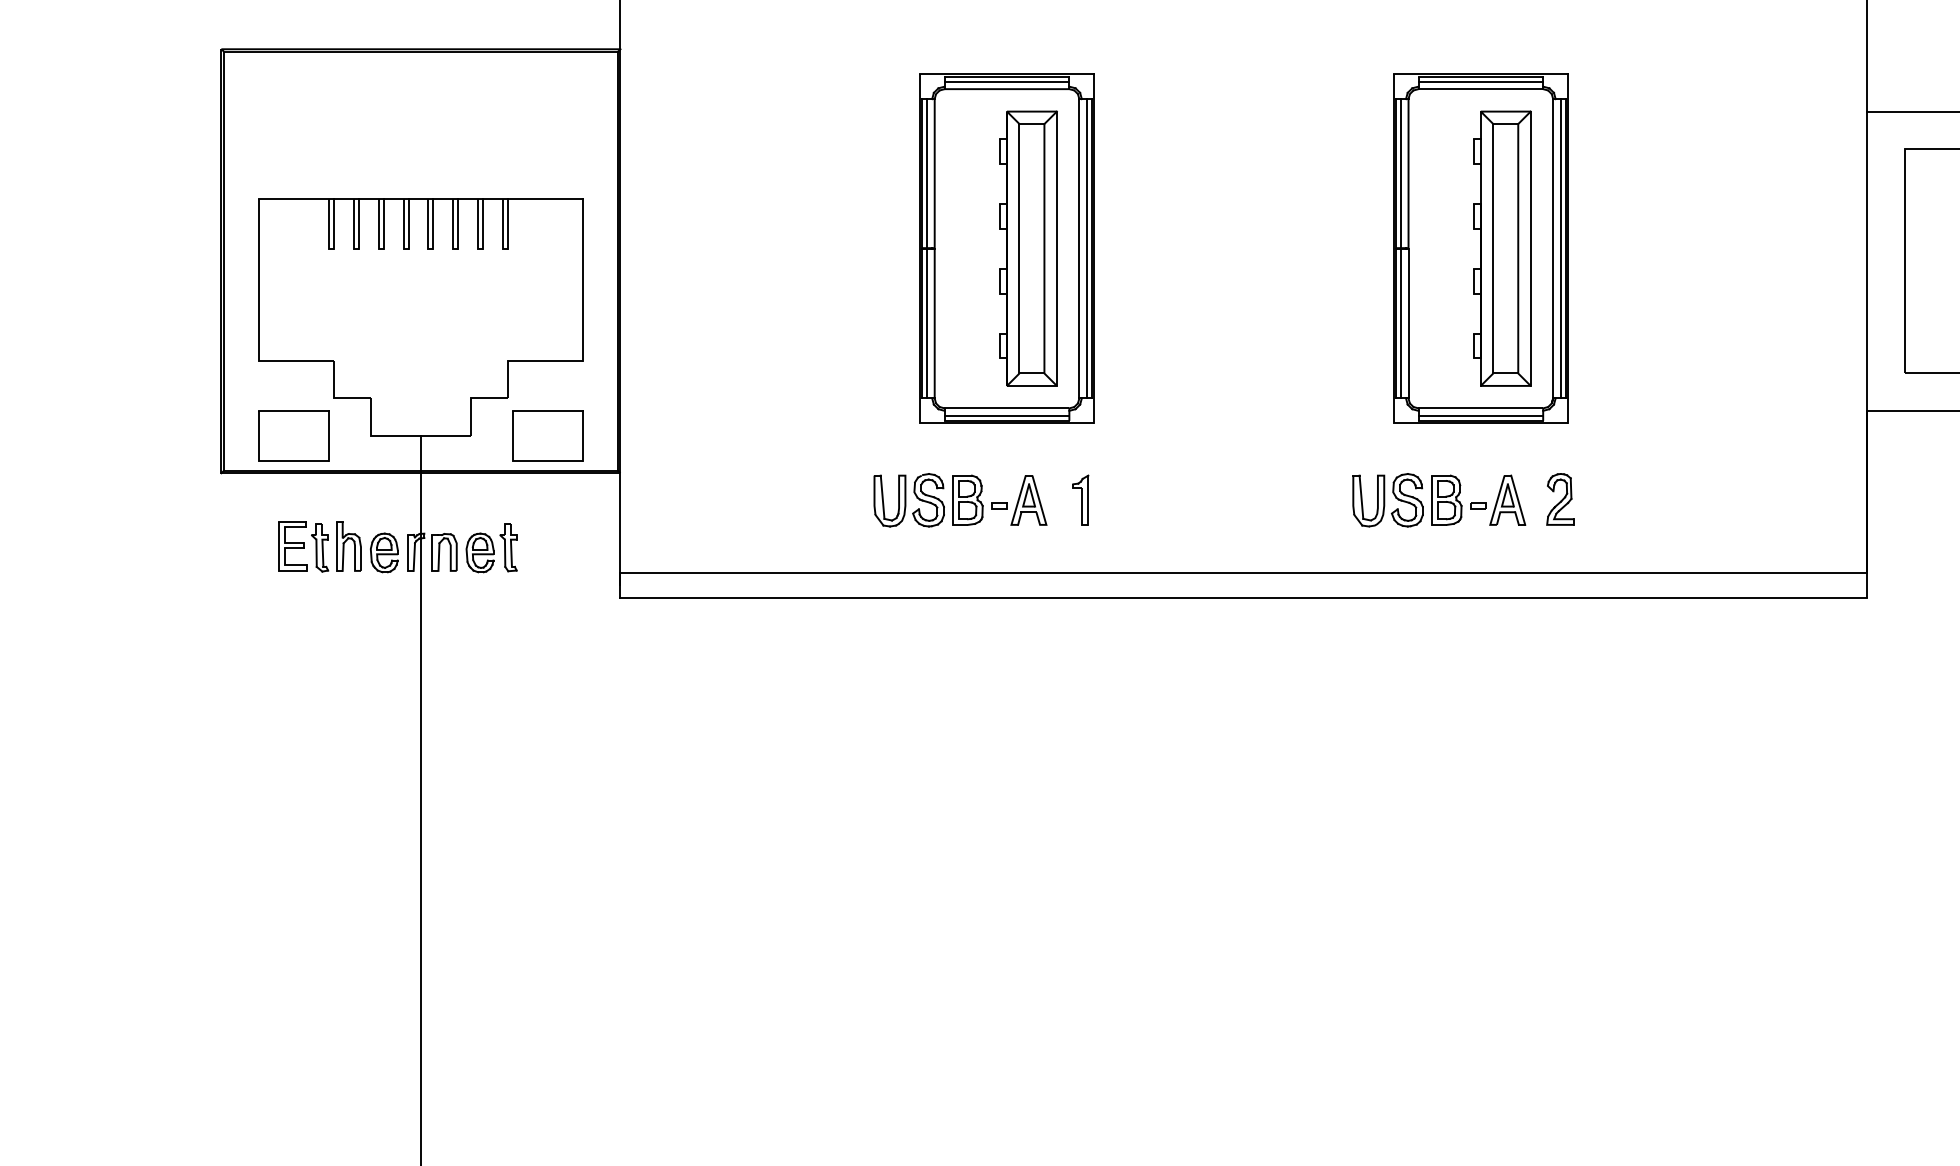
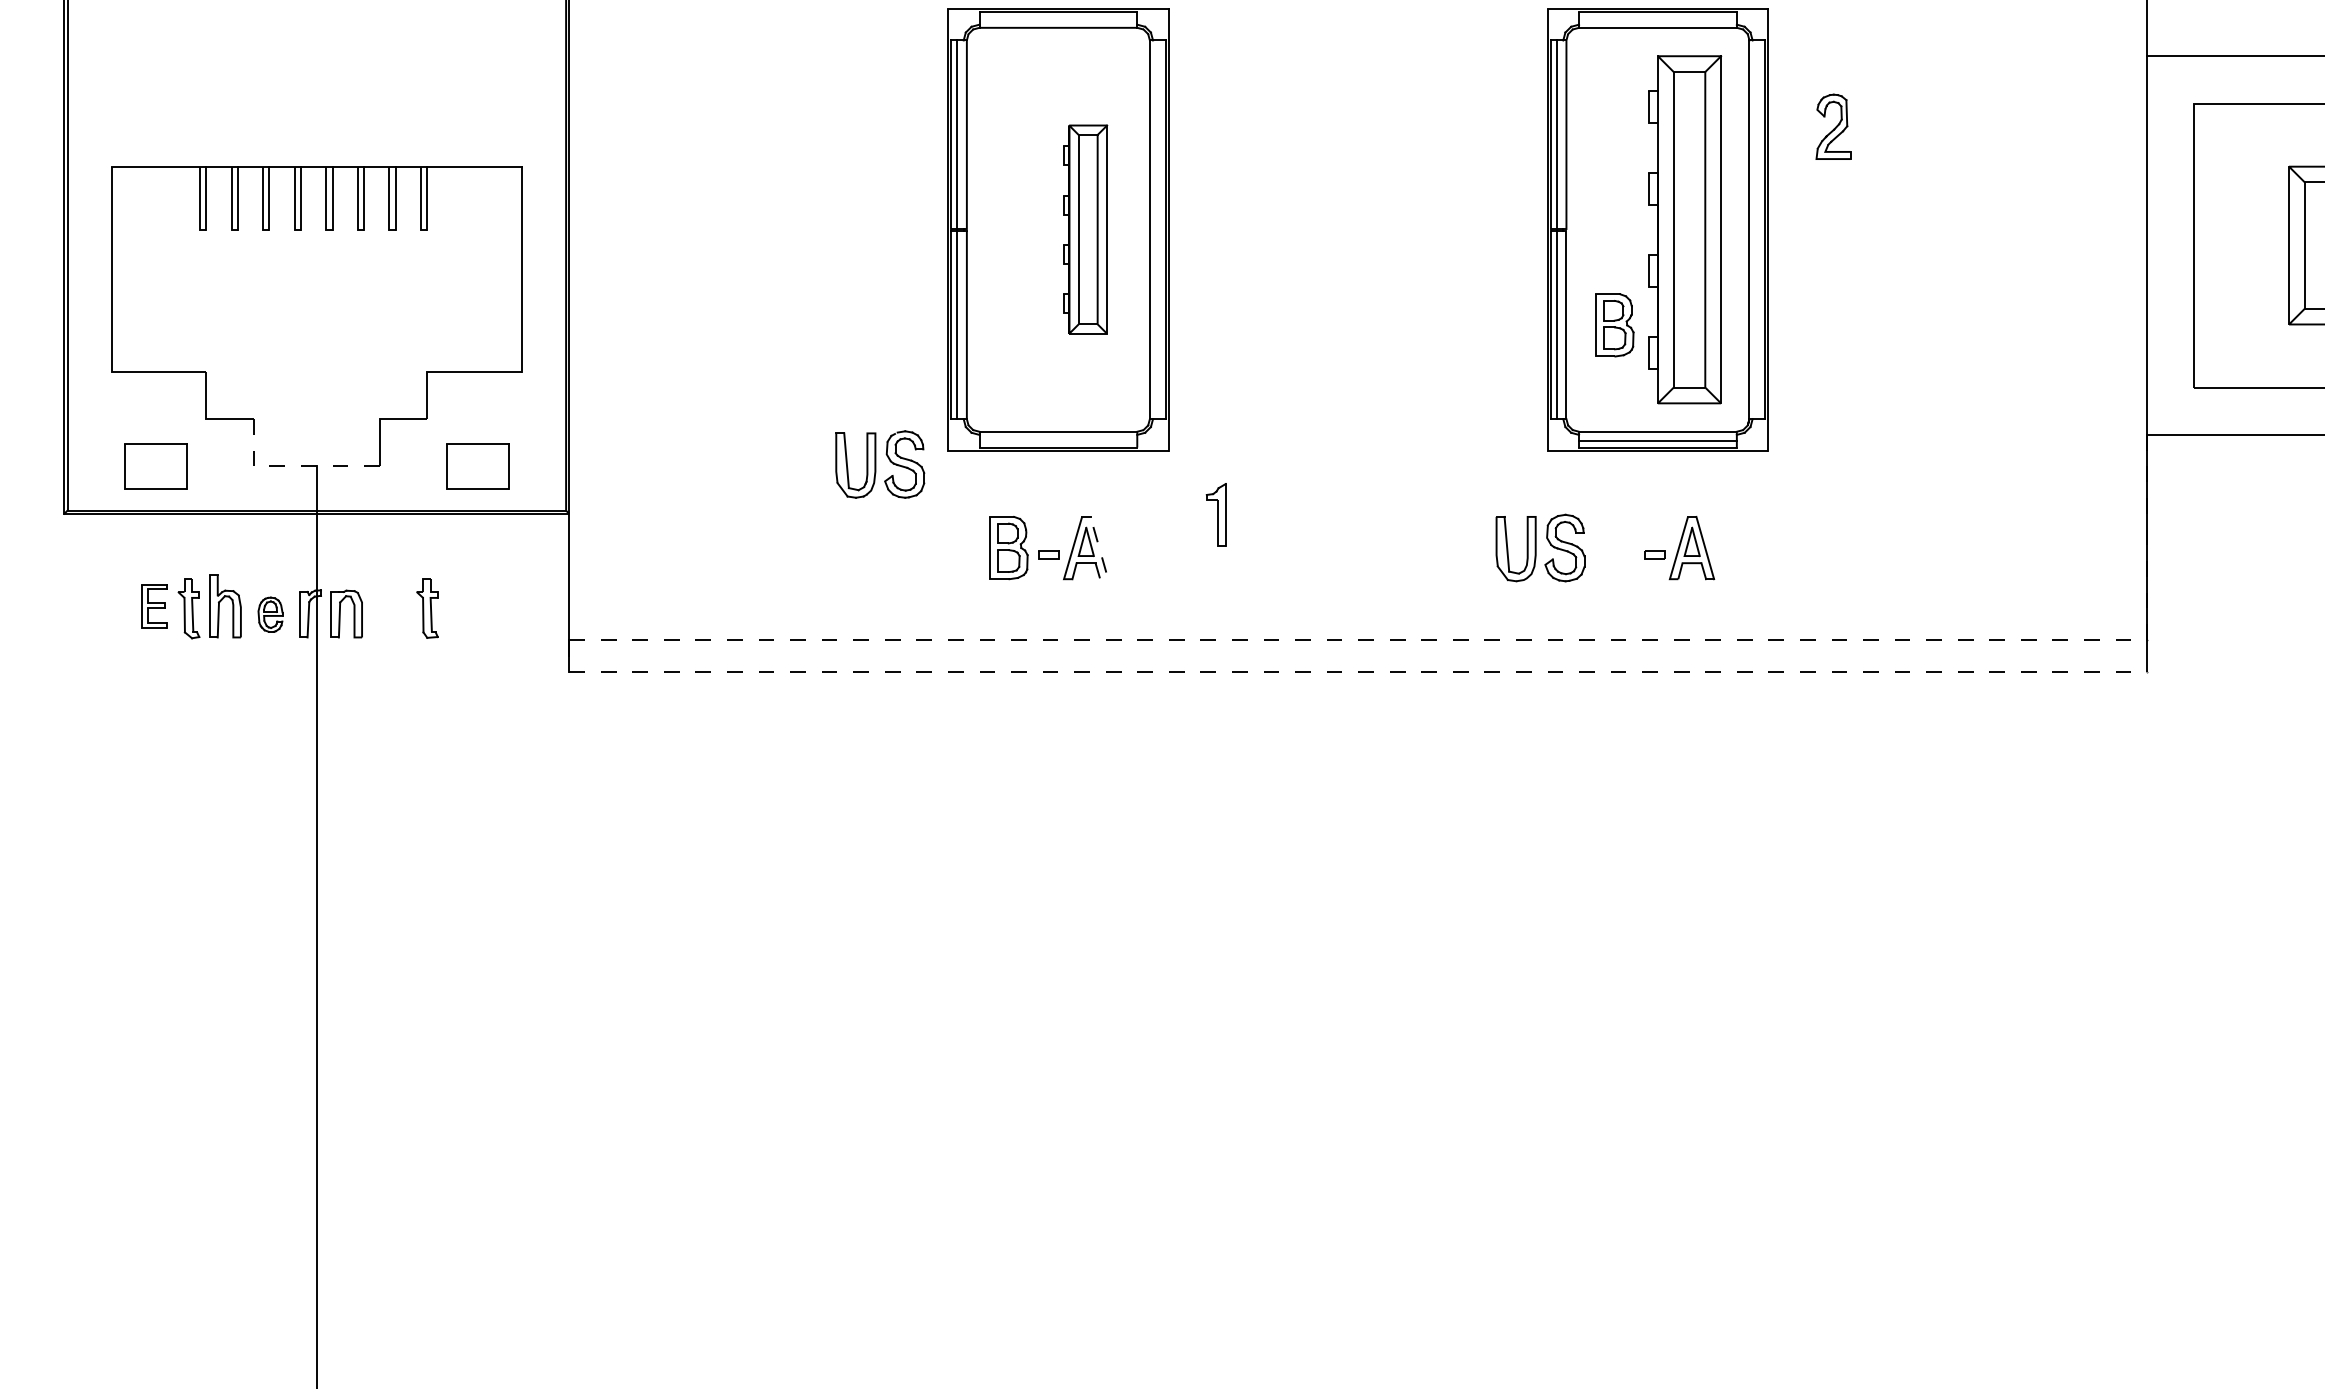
line: (1006, 81) -> (1057, 18), removed
line: (1480, 81) -> (1657, 18), removed
part: (1028, 248) -> (1085, 229), size x0.6
line: (1086, 248) -> (1158, 229), removed
line: (1560, 248) -> (1758, 229), removed
line: (1006, 415) -> (1057, 440), removed
part: (293, 435) -> (155, 466), size x0.7
line: (402, 435) -> (293, 466), solid -> dashed
part: (547, 435) -> (476, 466), size x0.7
part: (1080, 499) -> (1215, 514), moved
part: (1446, 499) -> (1614, 324), moved
part: (1560, 499) -> (1833, 126), moved
part: (908, 500) -> (879, 464), moved
line: (1042, 510) -> (1103, 561), solid -> dashed
part: (292, 546) -> (154, 606), size x0.7
part: (384, 552) -> (270, 614), size x0.7
part: (479, 552) -> (390, 614), removed
line: (1326, 572) -> (1462, 639), solid -> dashed
line: (1244, 597) -> (1358, 671), solid -> dashed

